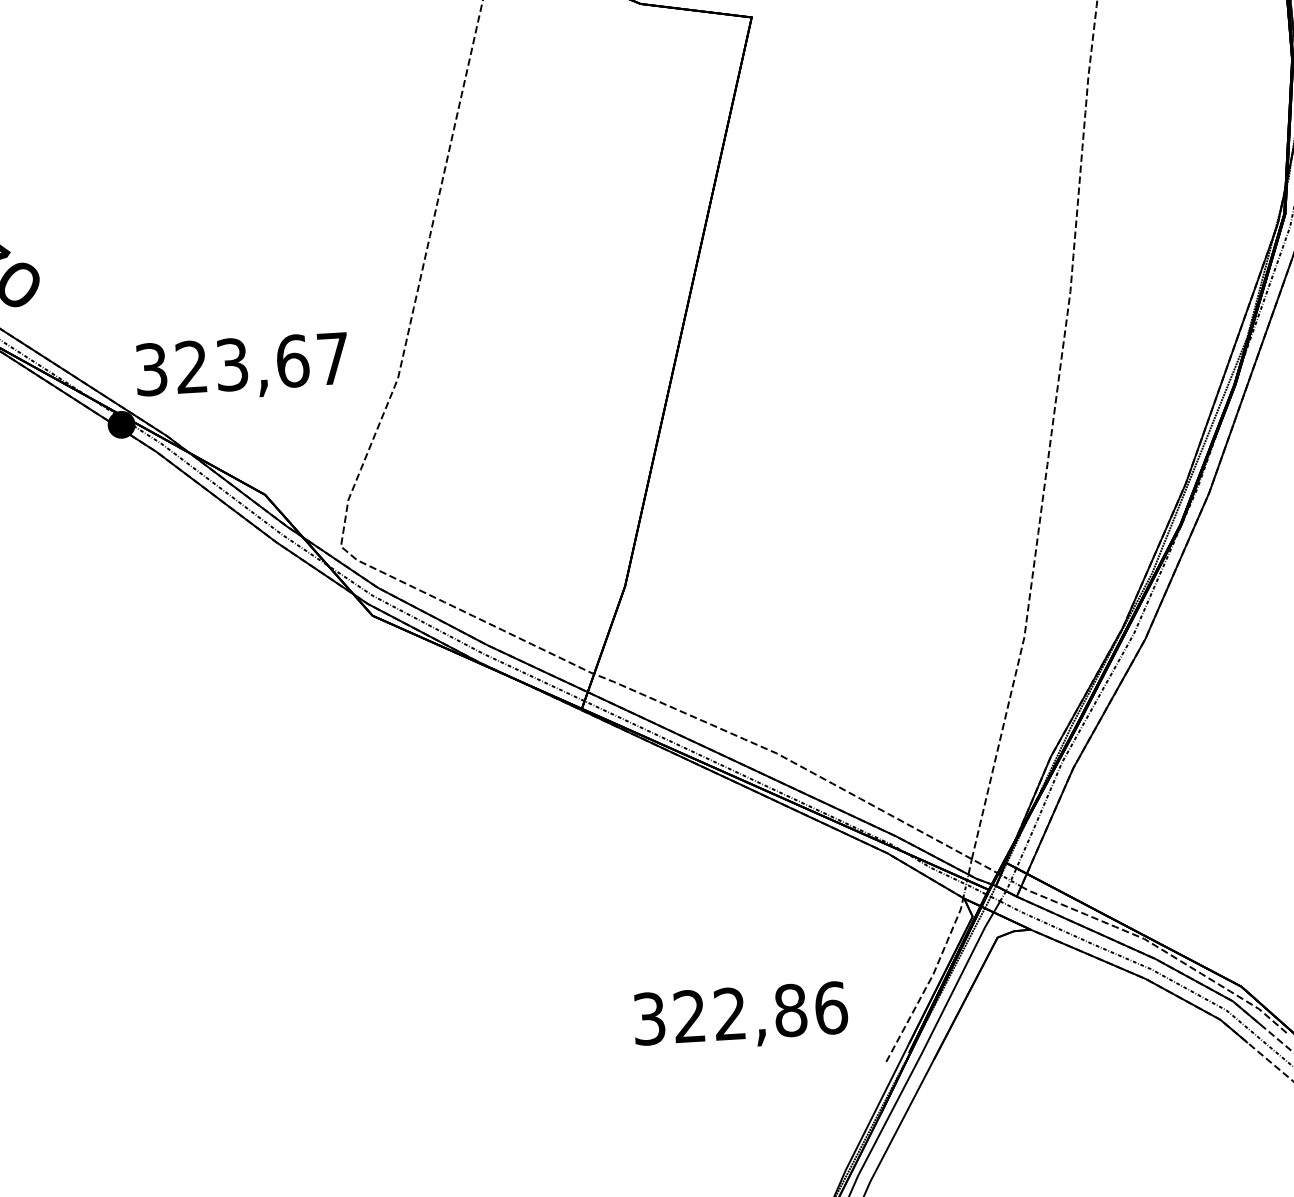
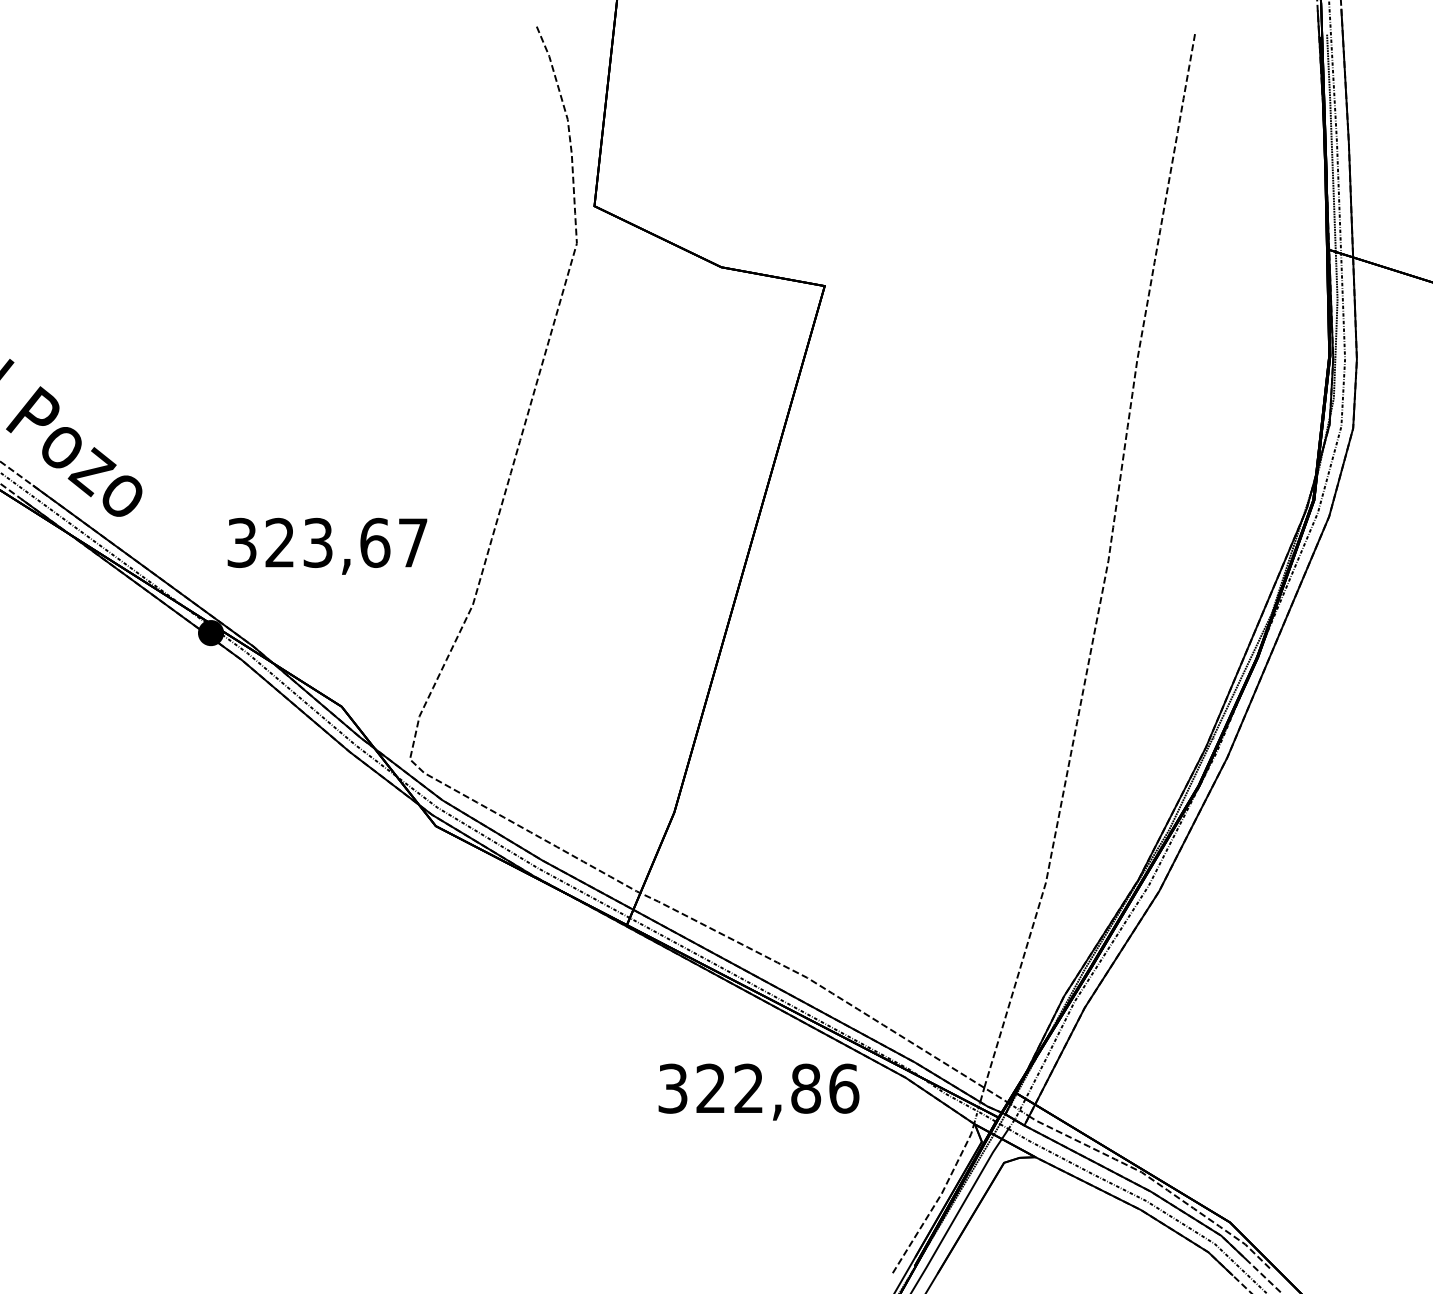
text: (242, 366) -> (327, 545), moved
text: (740, 1016) -> (758, 1091), moved

